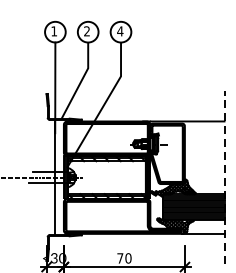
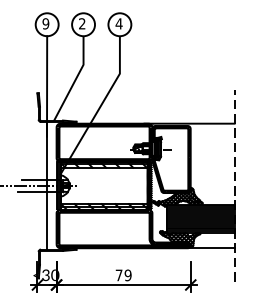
text: (53, 31) -> (45, 23), 1 -> 9
text: (127, 258) -> (127, 275), 70 -> 79

